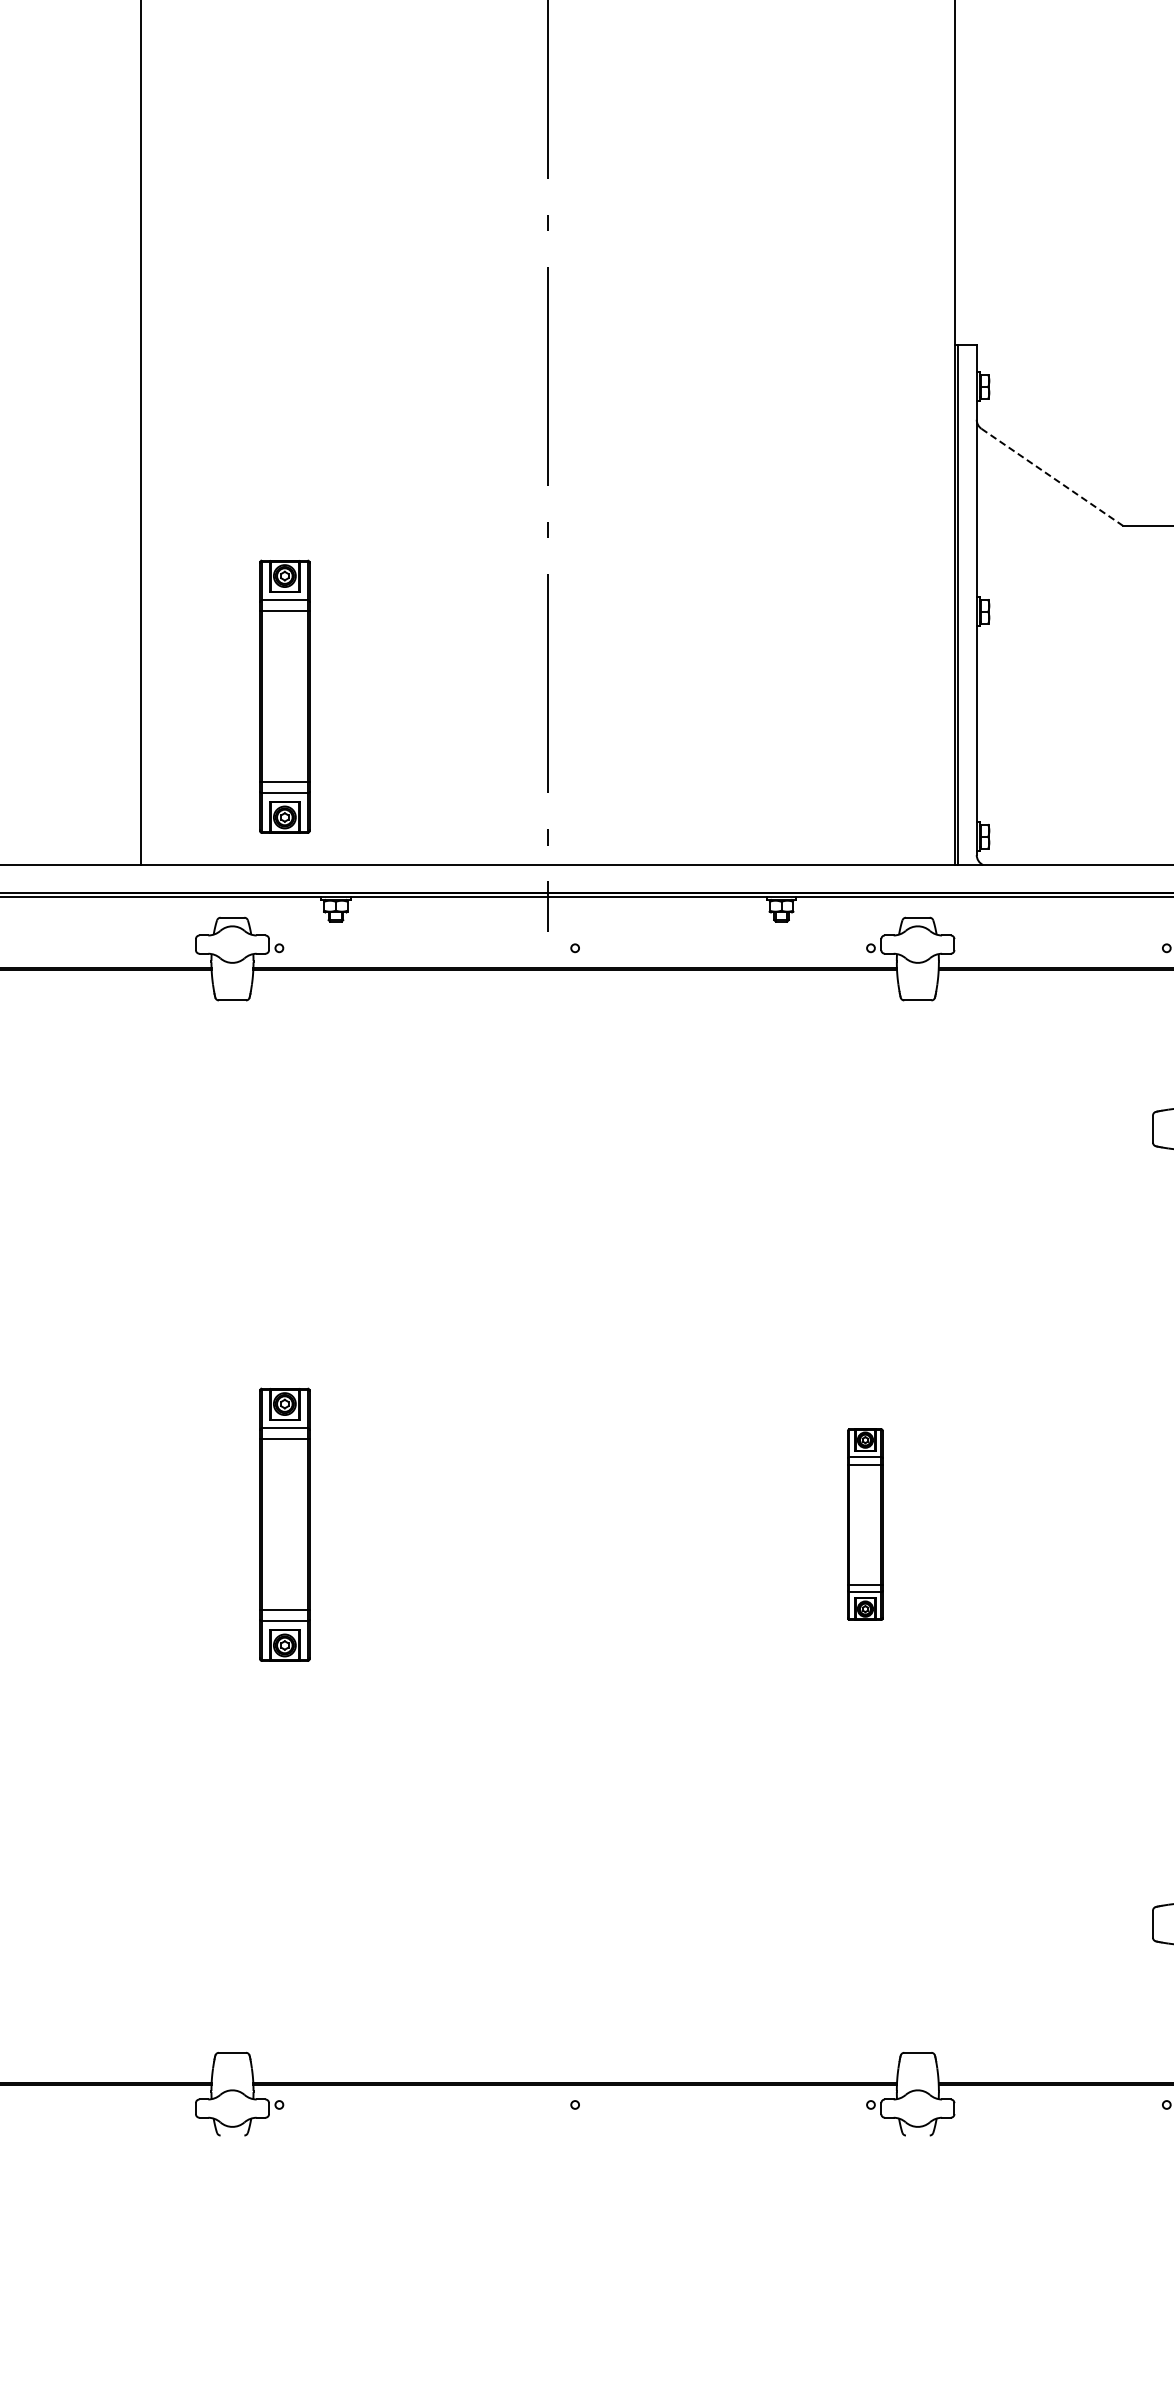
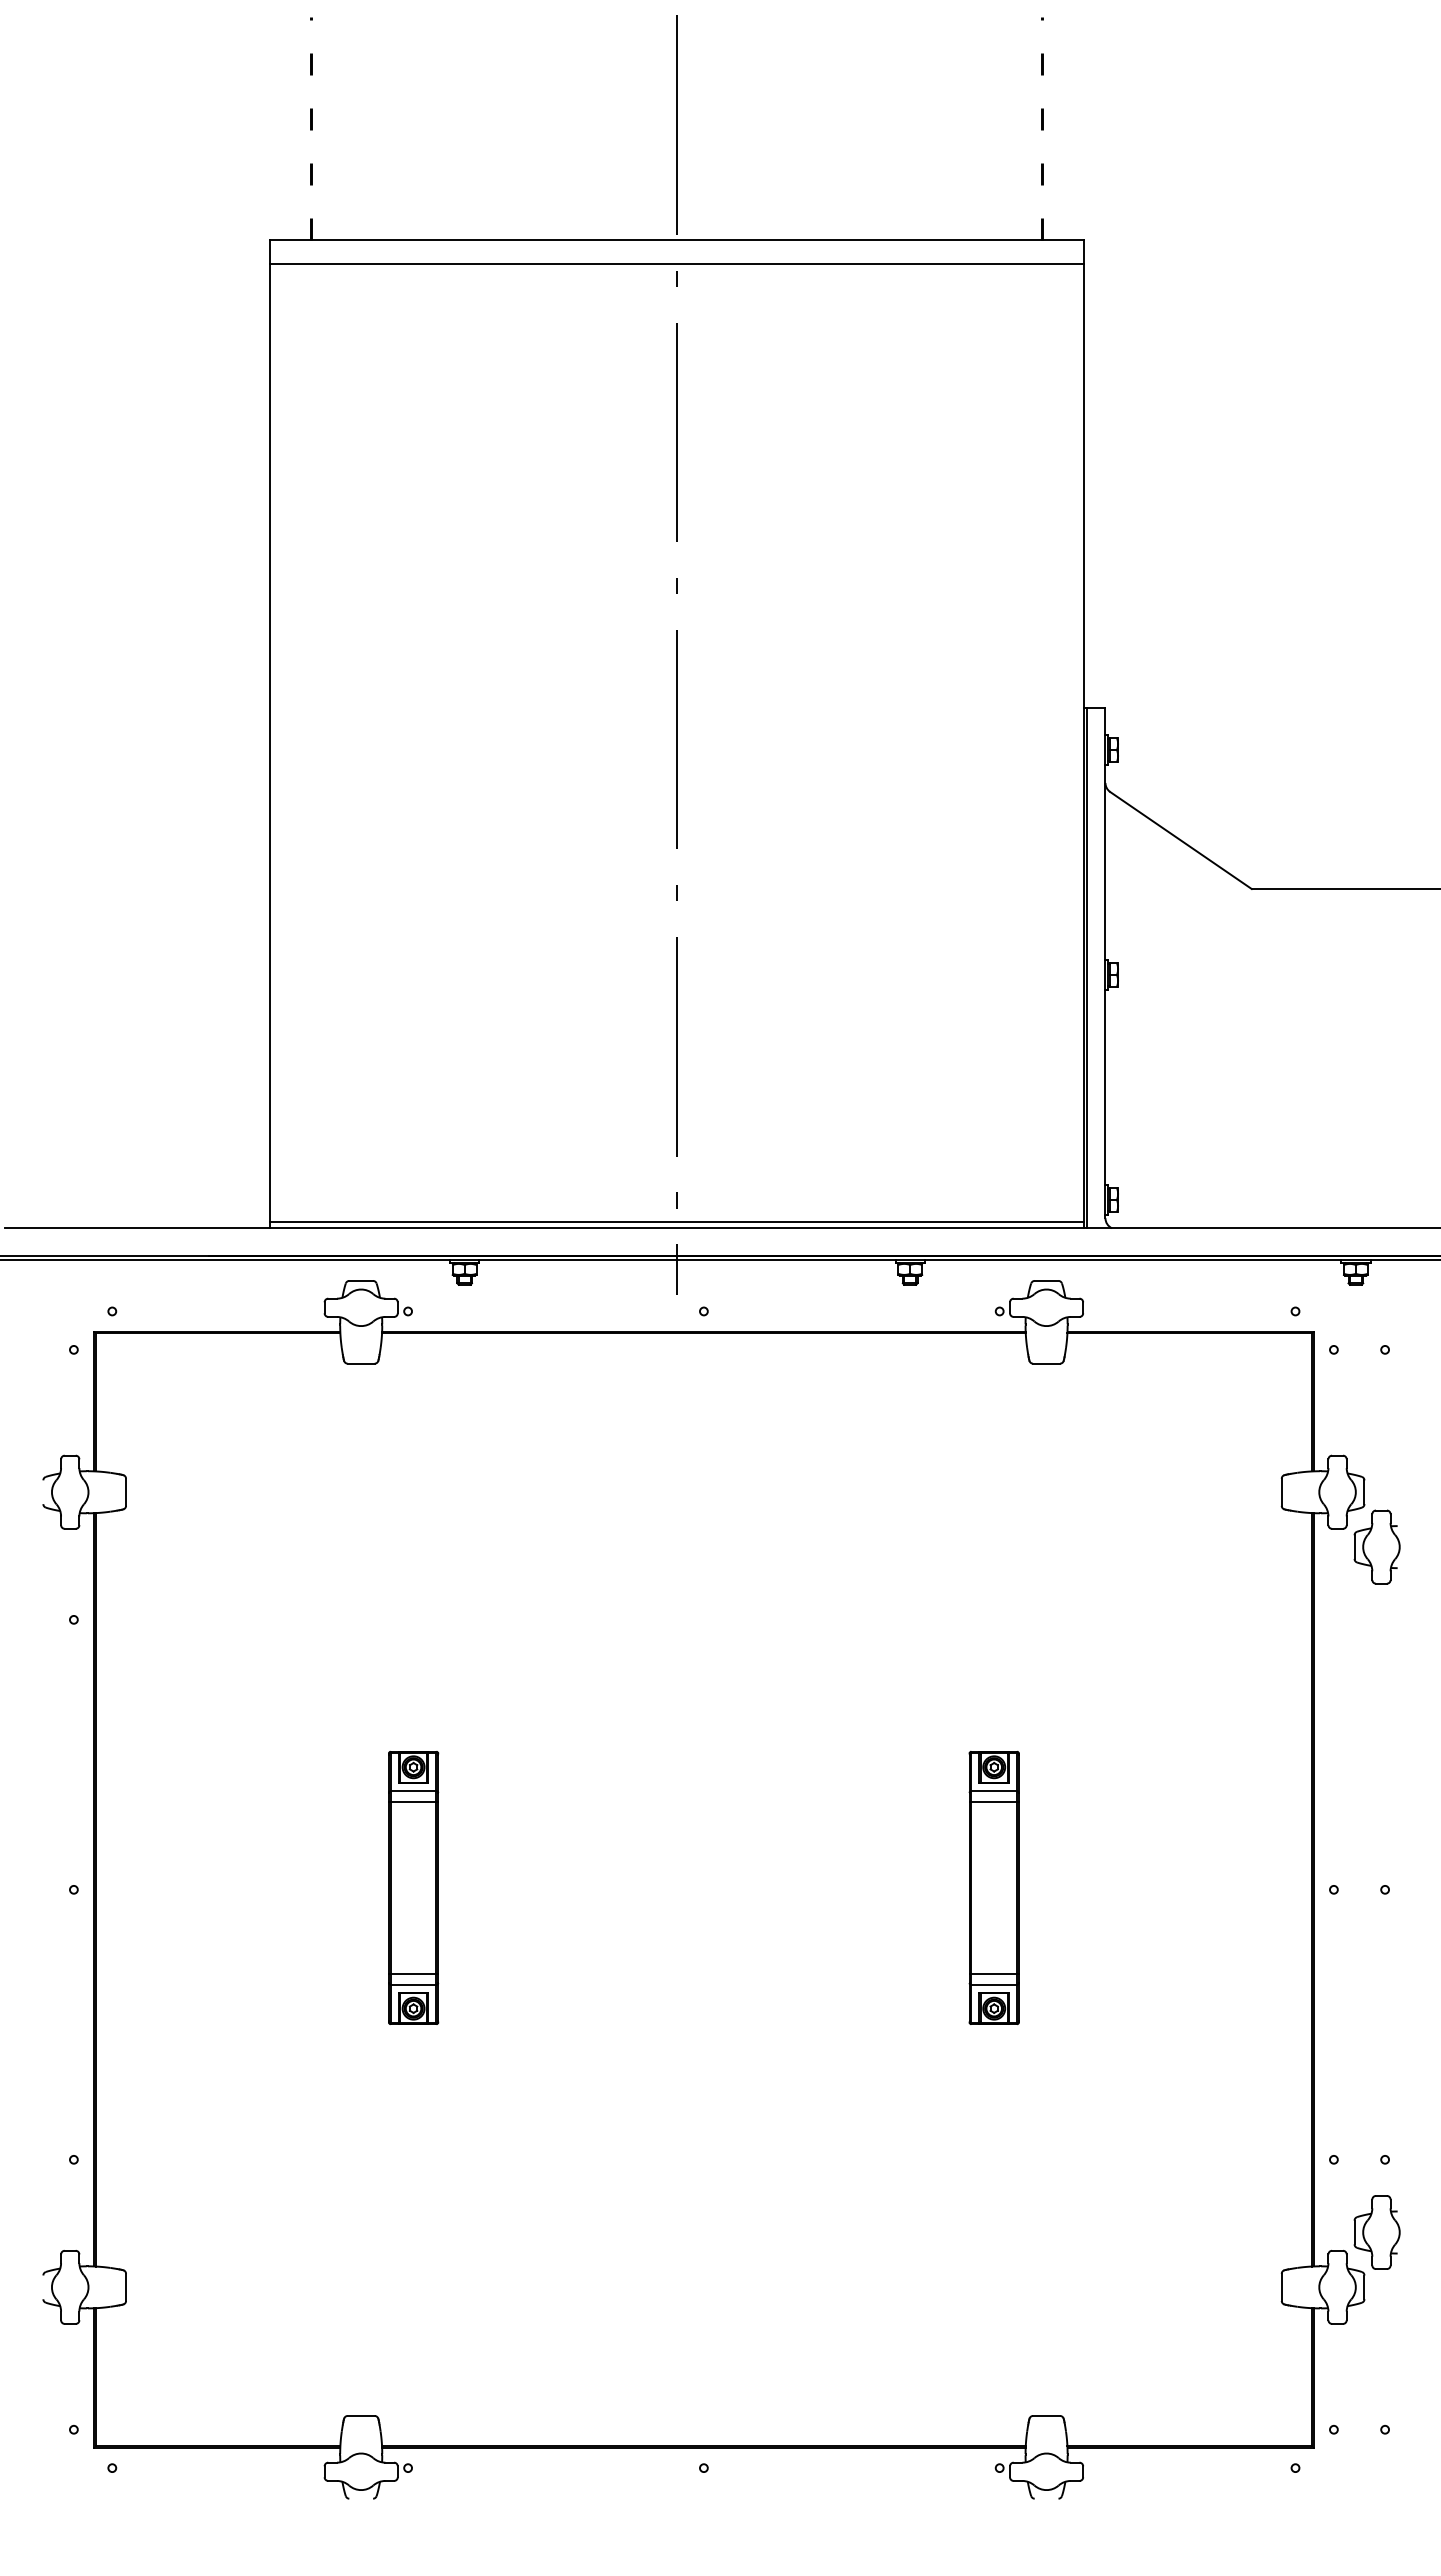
line: (1052, 477) -> (1181, 840), dashed -> solid
part: (284, 696) -> (413, 1059), removed
line: (547, 858) -> (676, 1221), added
part: (864, 1524) -> (993, 1887), size x1.43

